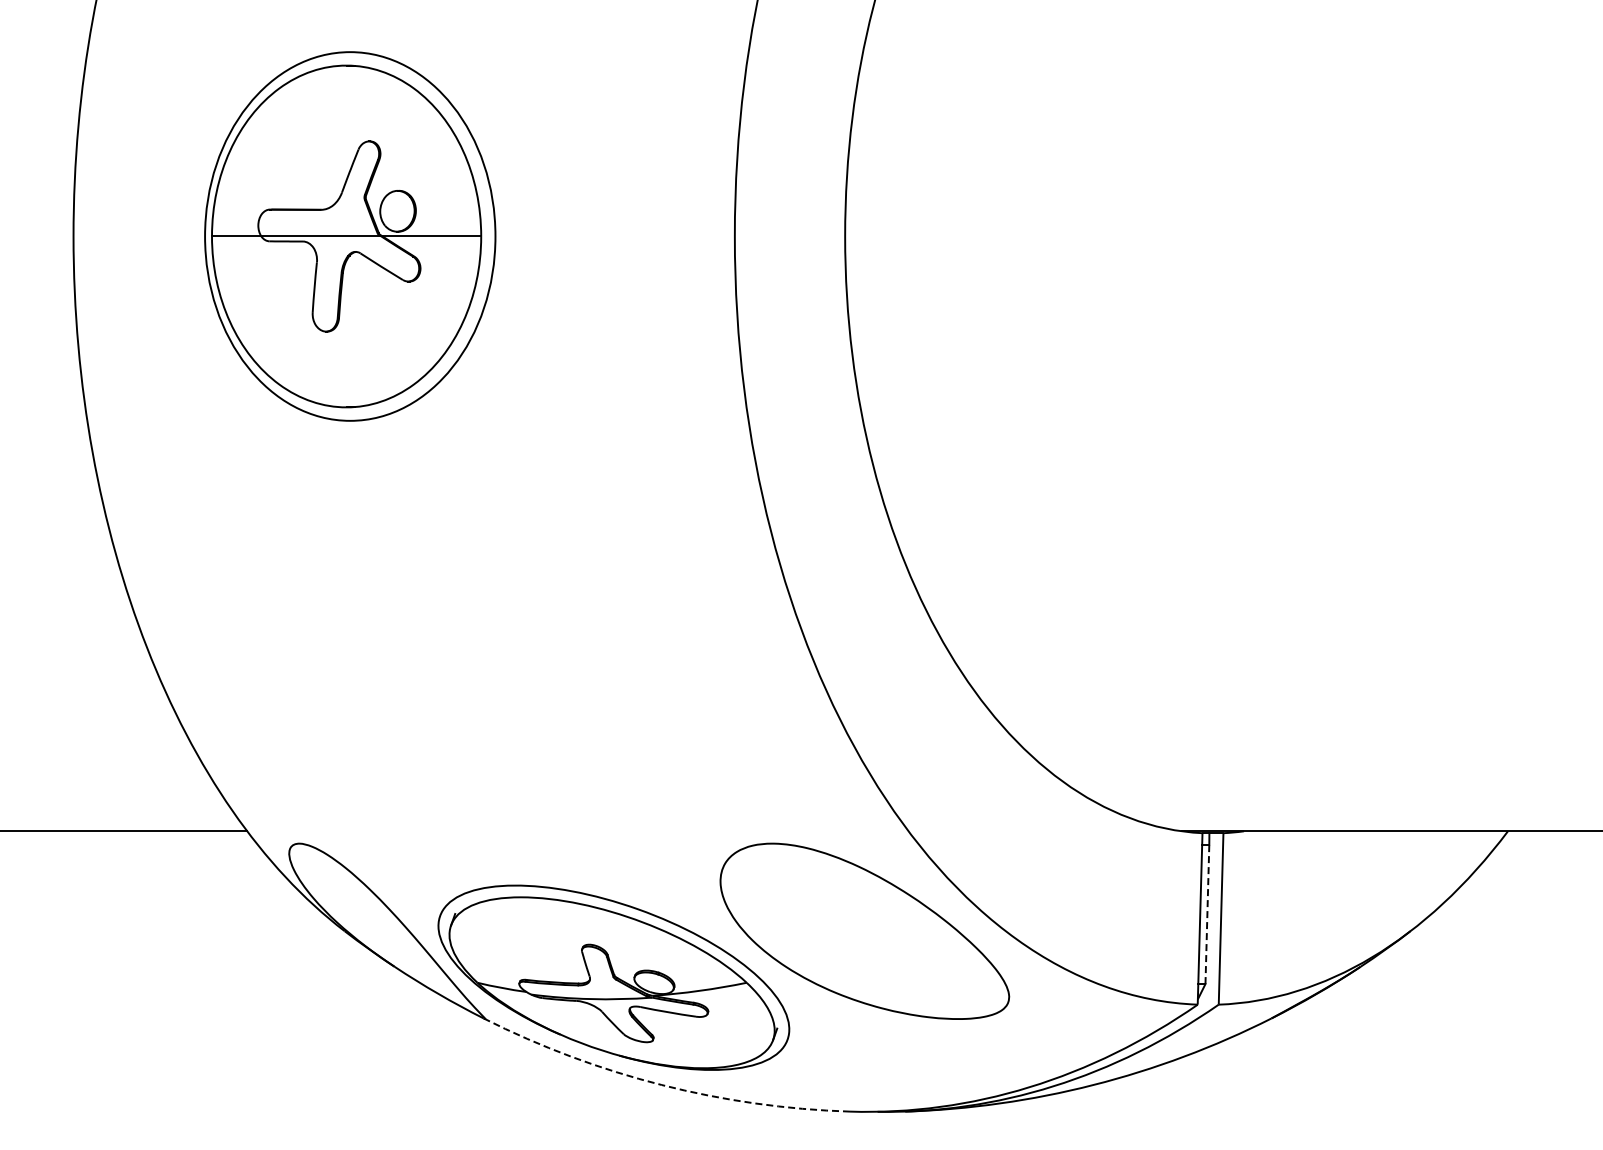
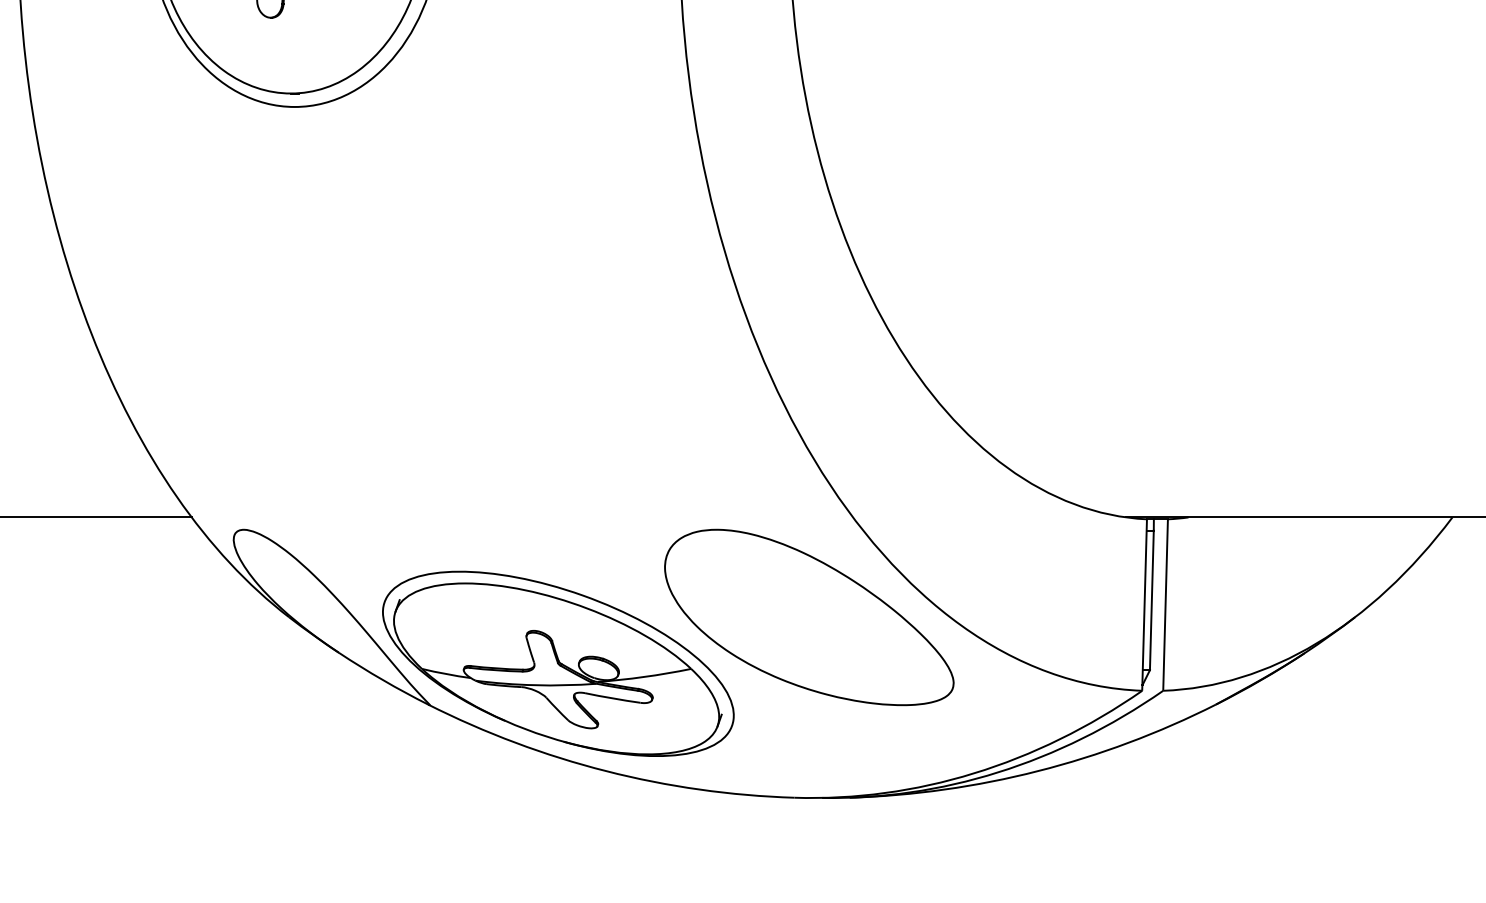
line: (1207, 914) -> (1151, 600), dashed -> solid
arc: (661, 1085) -> (605, 771), dashed -> solid

